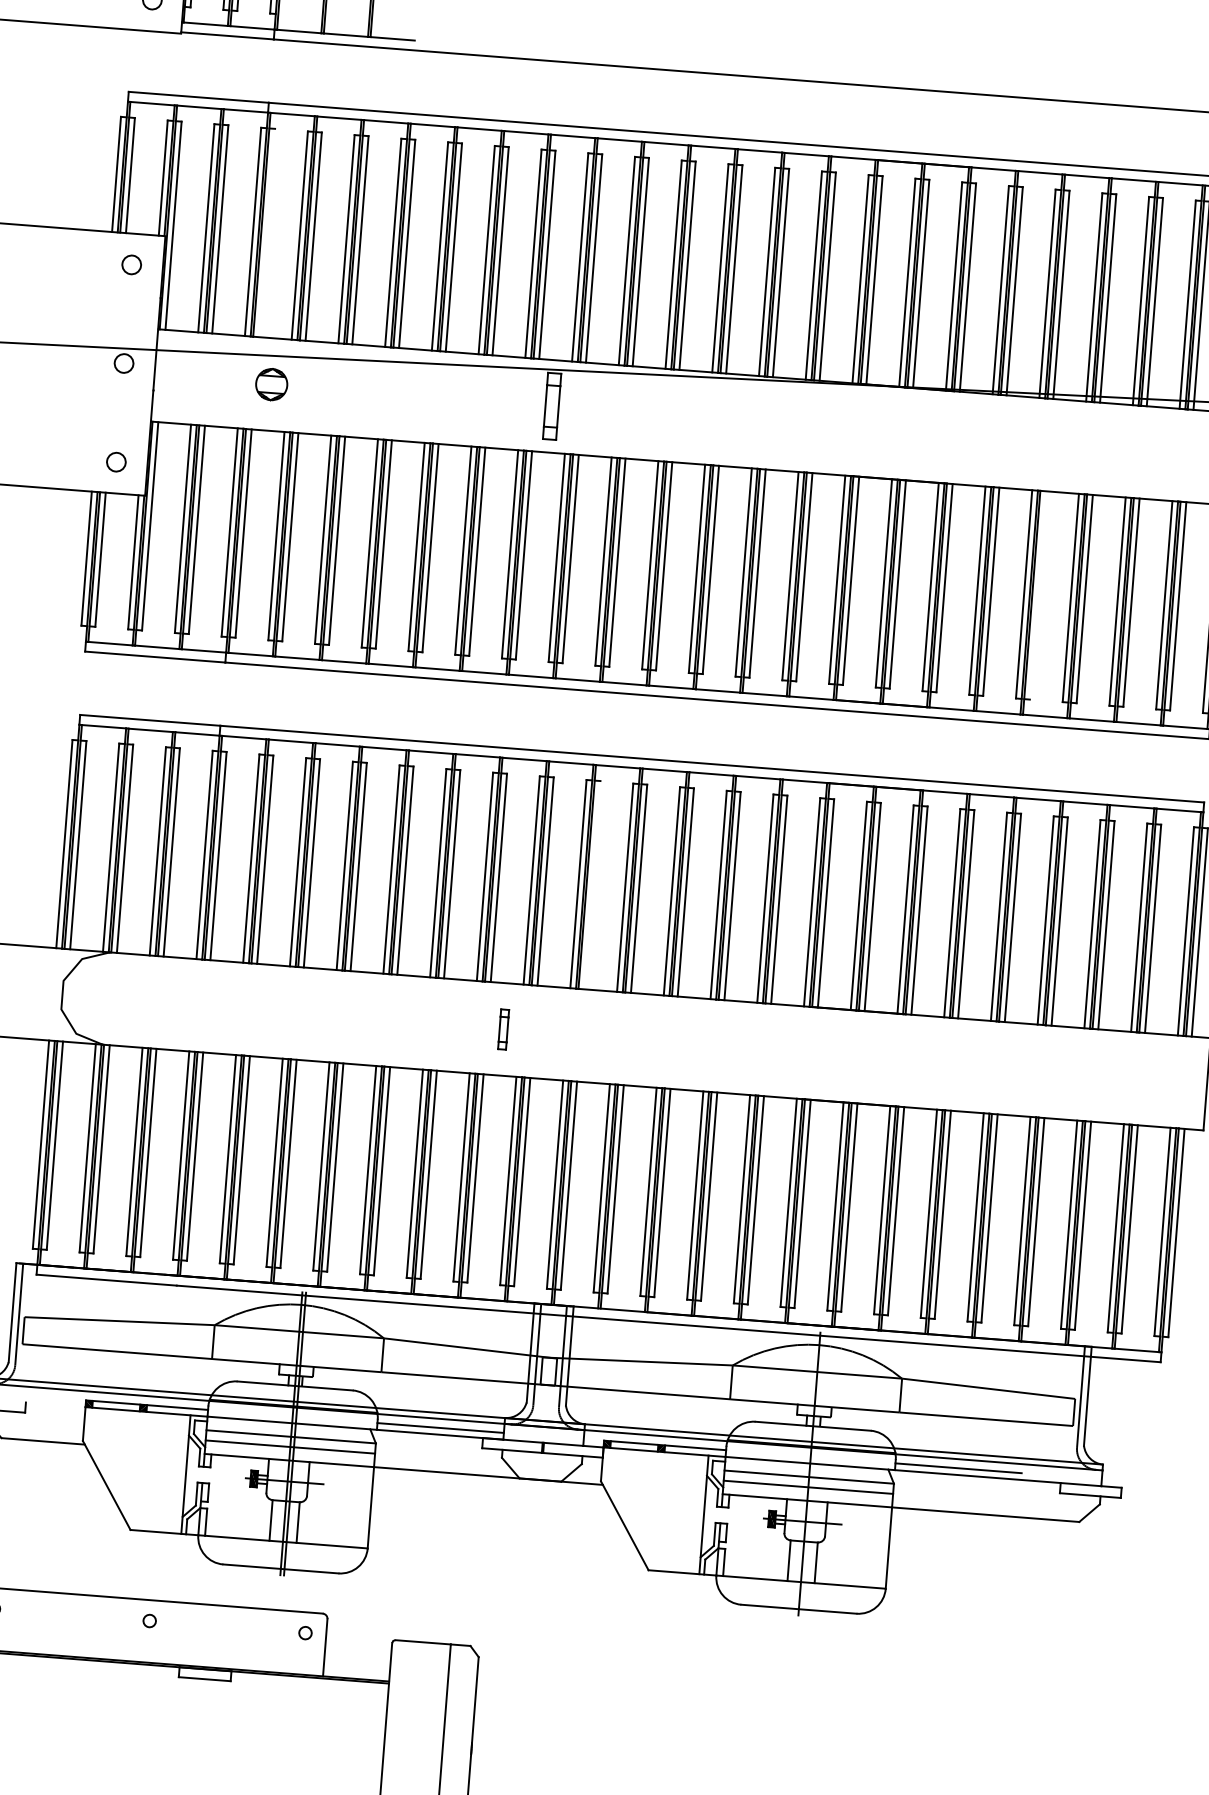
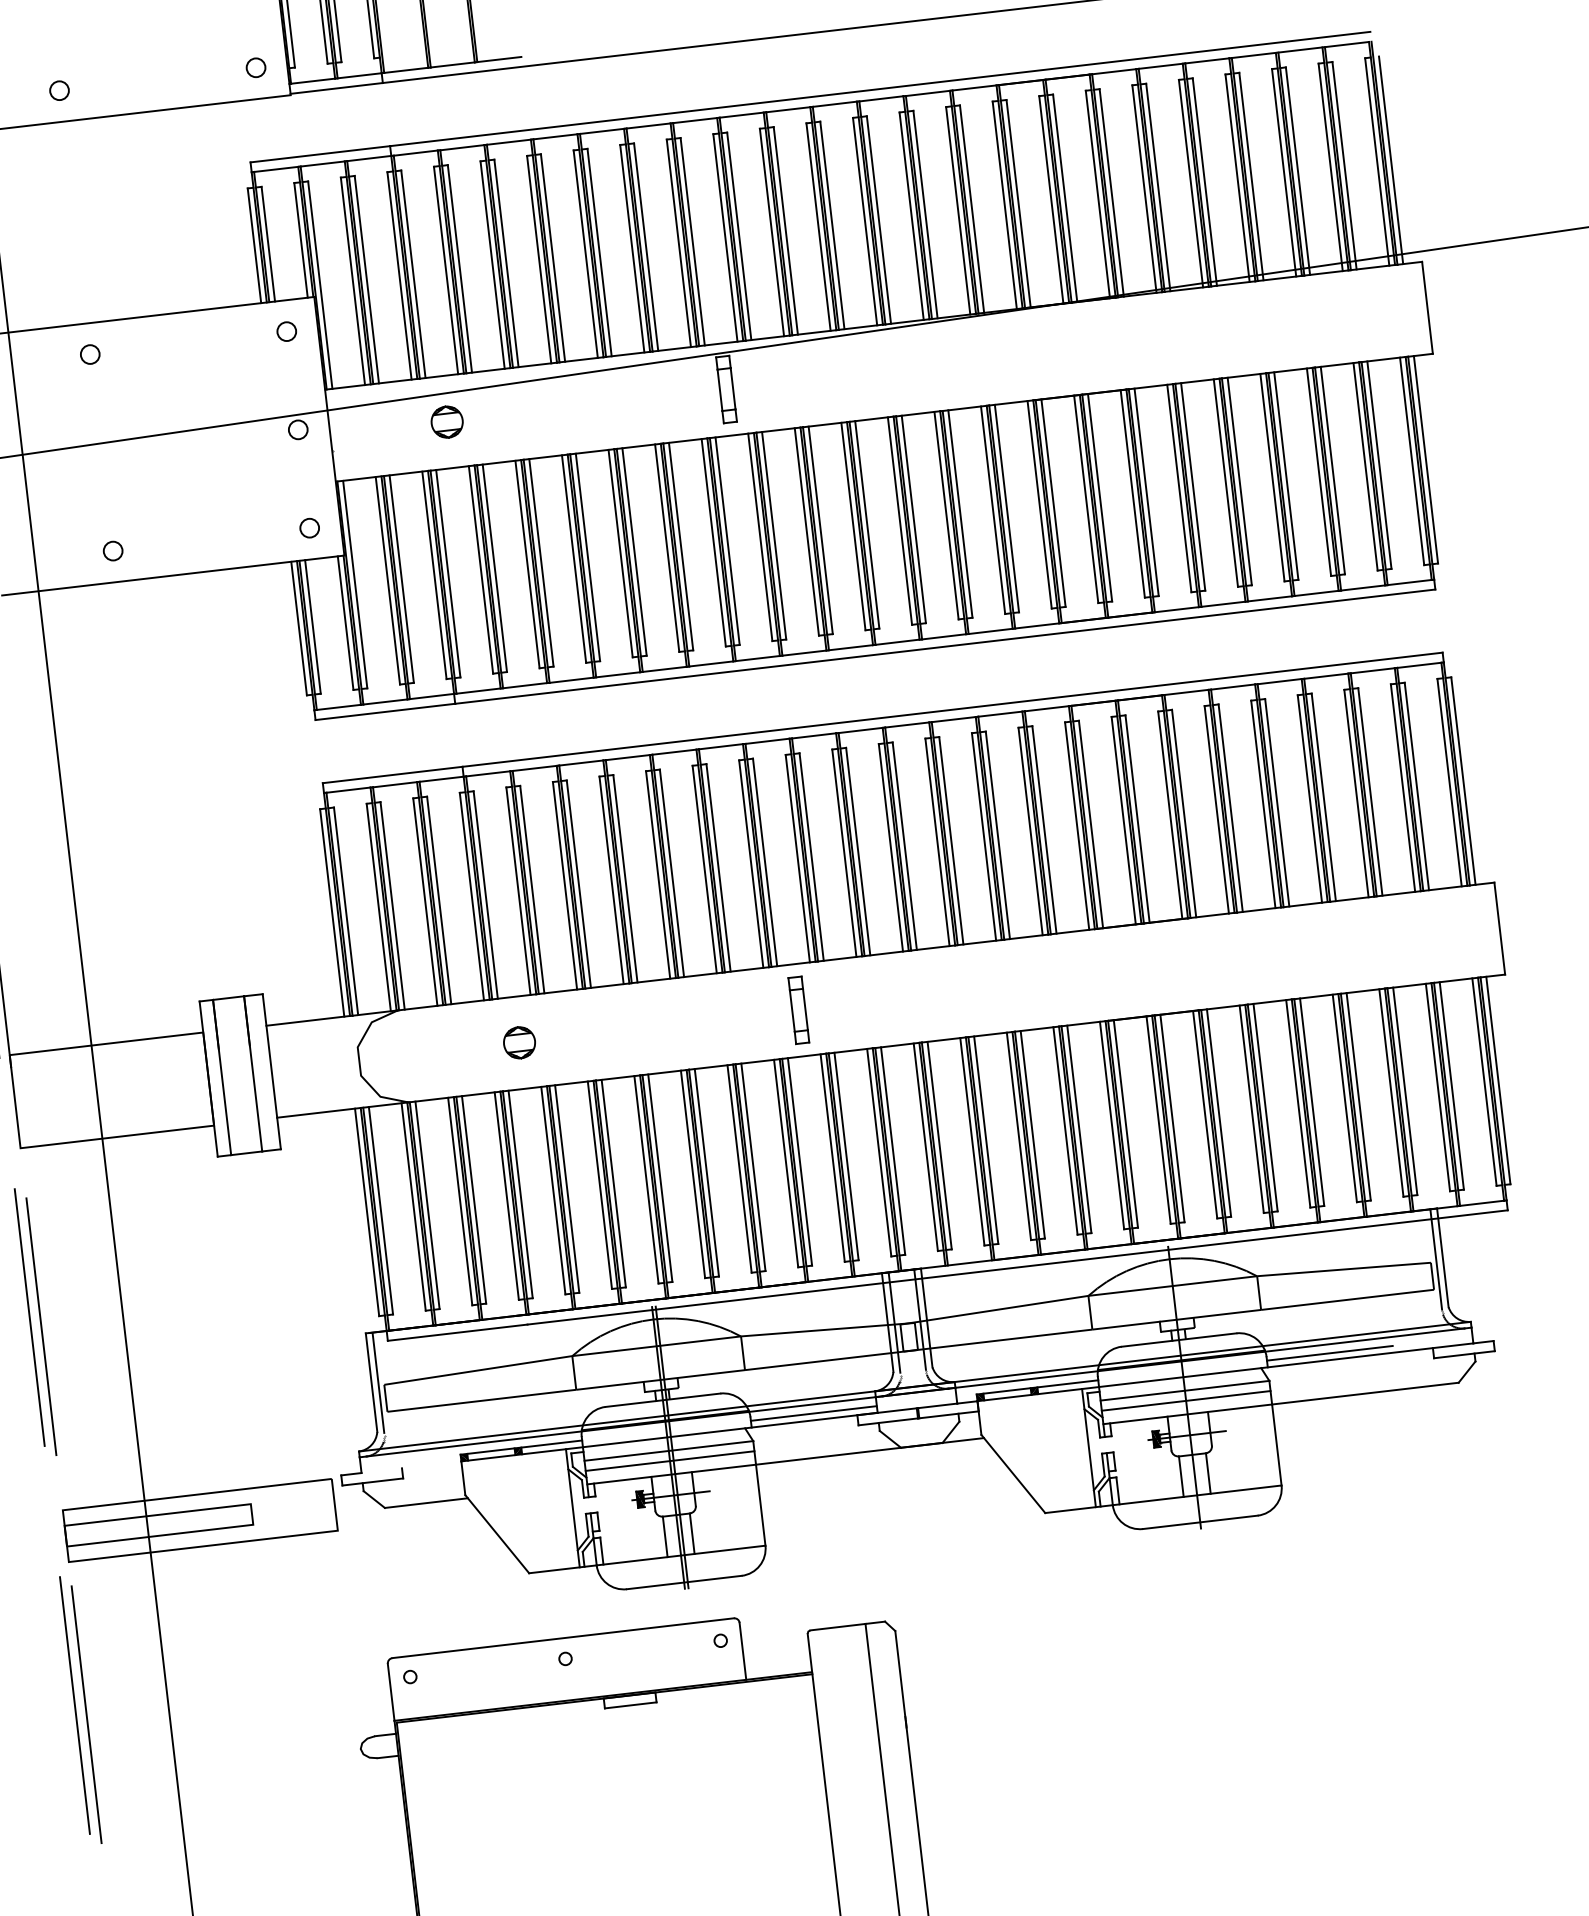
line: (267, 233) -> (413, 274), added
line: (1037, 595) -> (1239, 481), added
line: (592, 885) -> (858, 851), added
part: (223, 1007) -> (519, 1042), added
part: (503, 1029) -> (798, 1010), size x1.67

